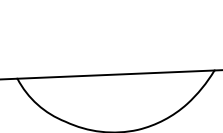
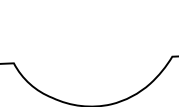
line: (115, 73) -> (92, 59), removed

